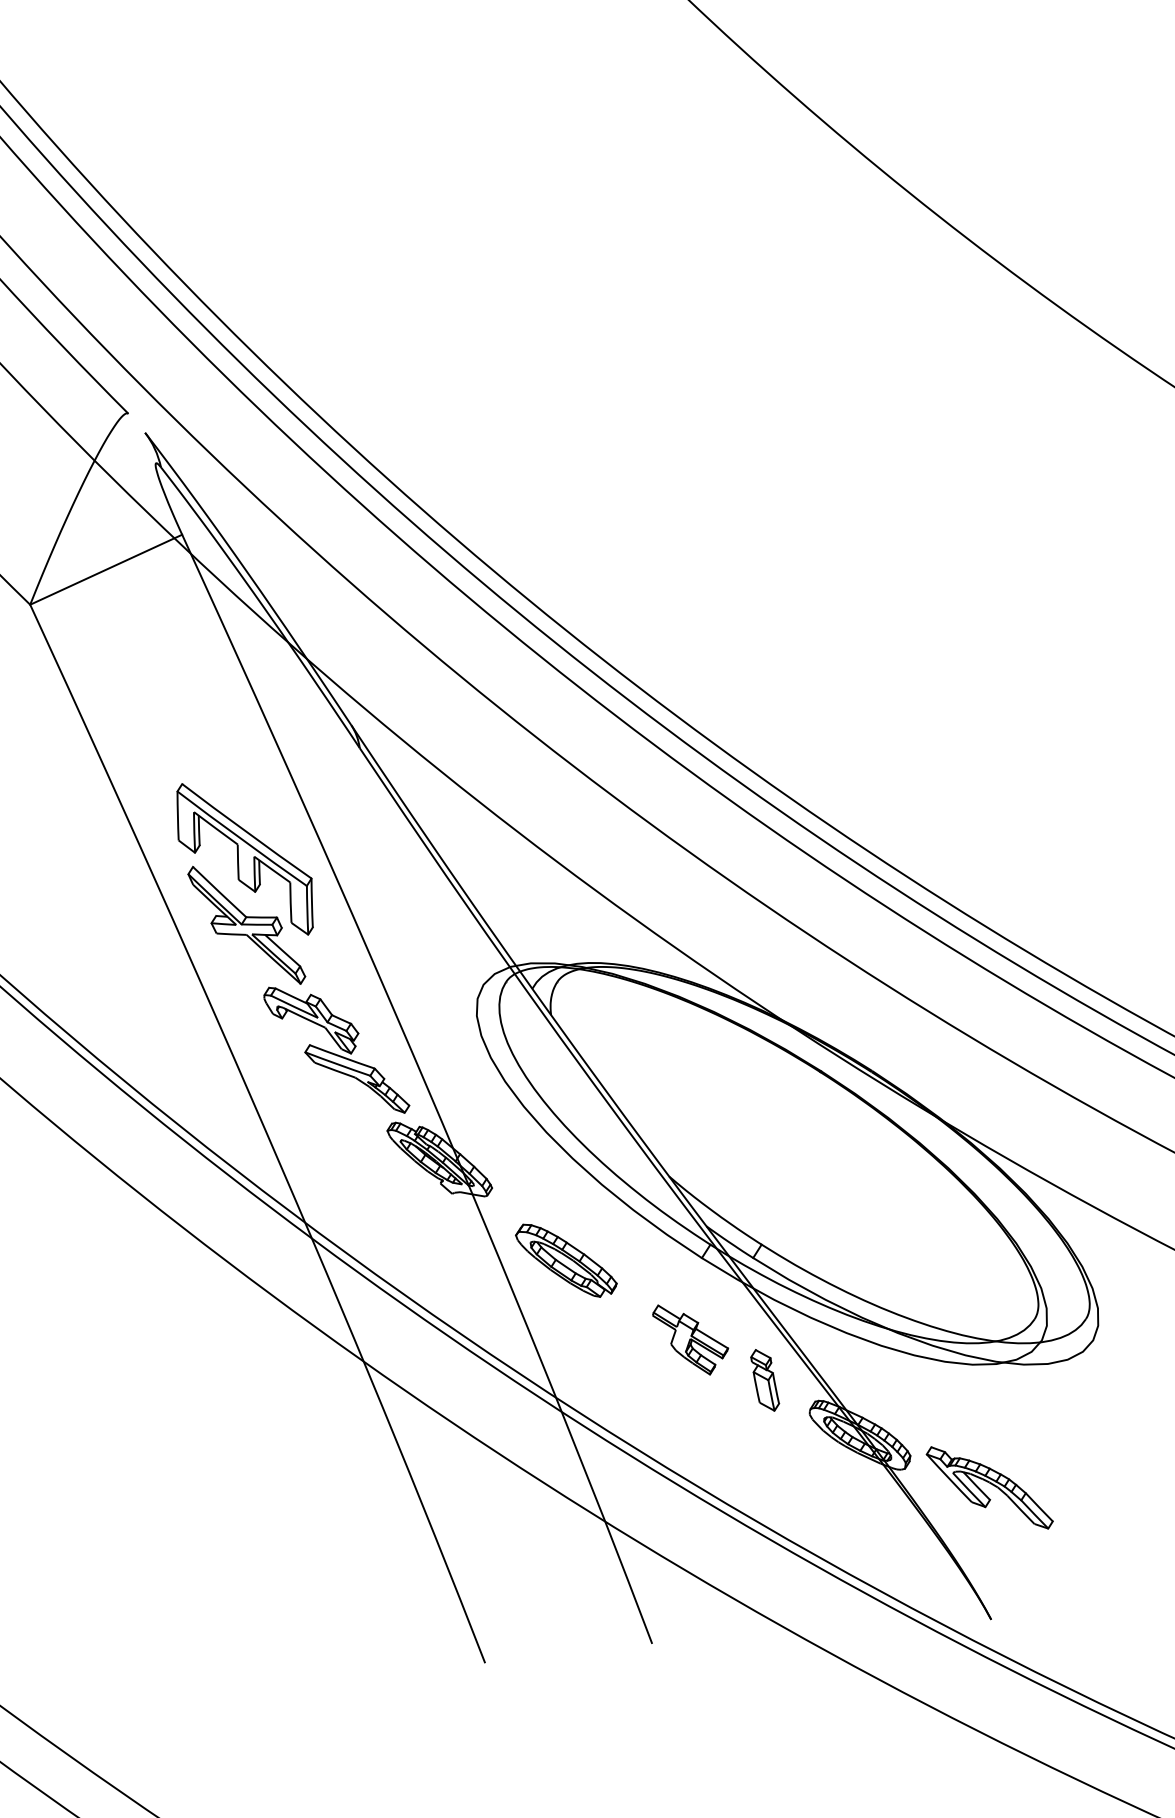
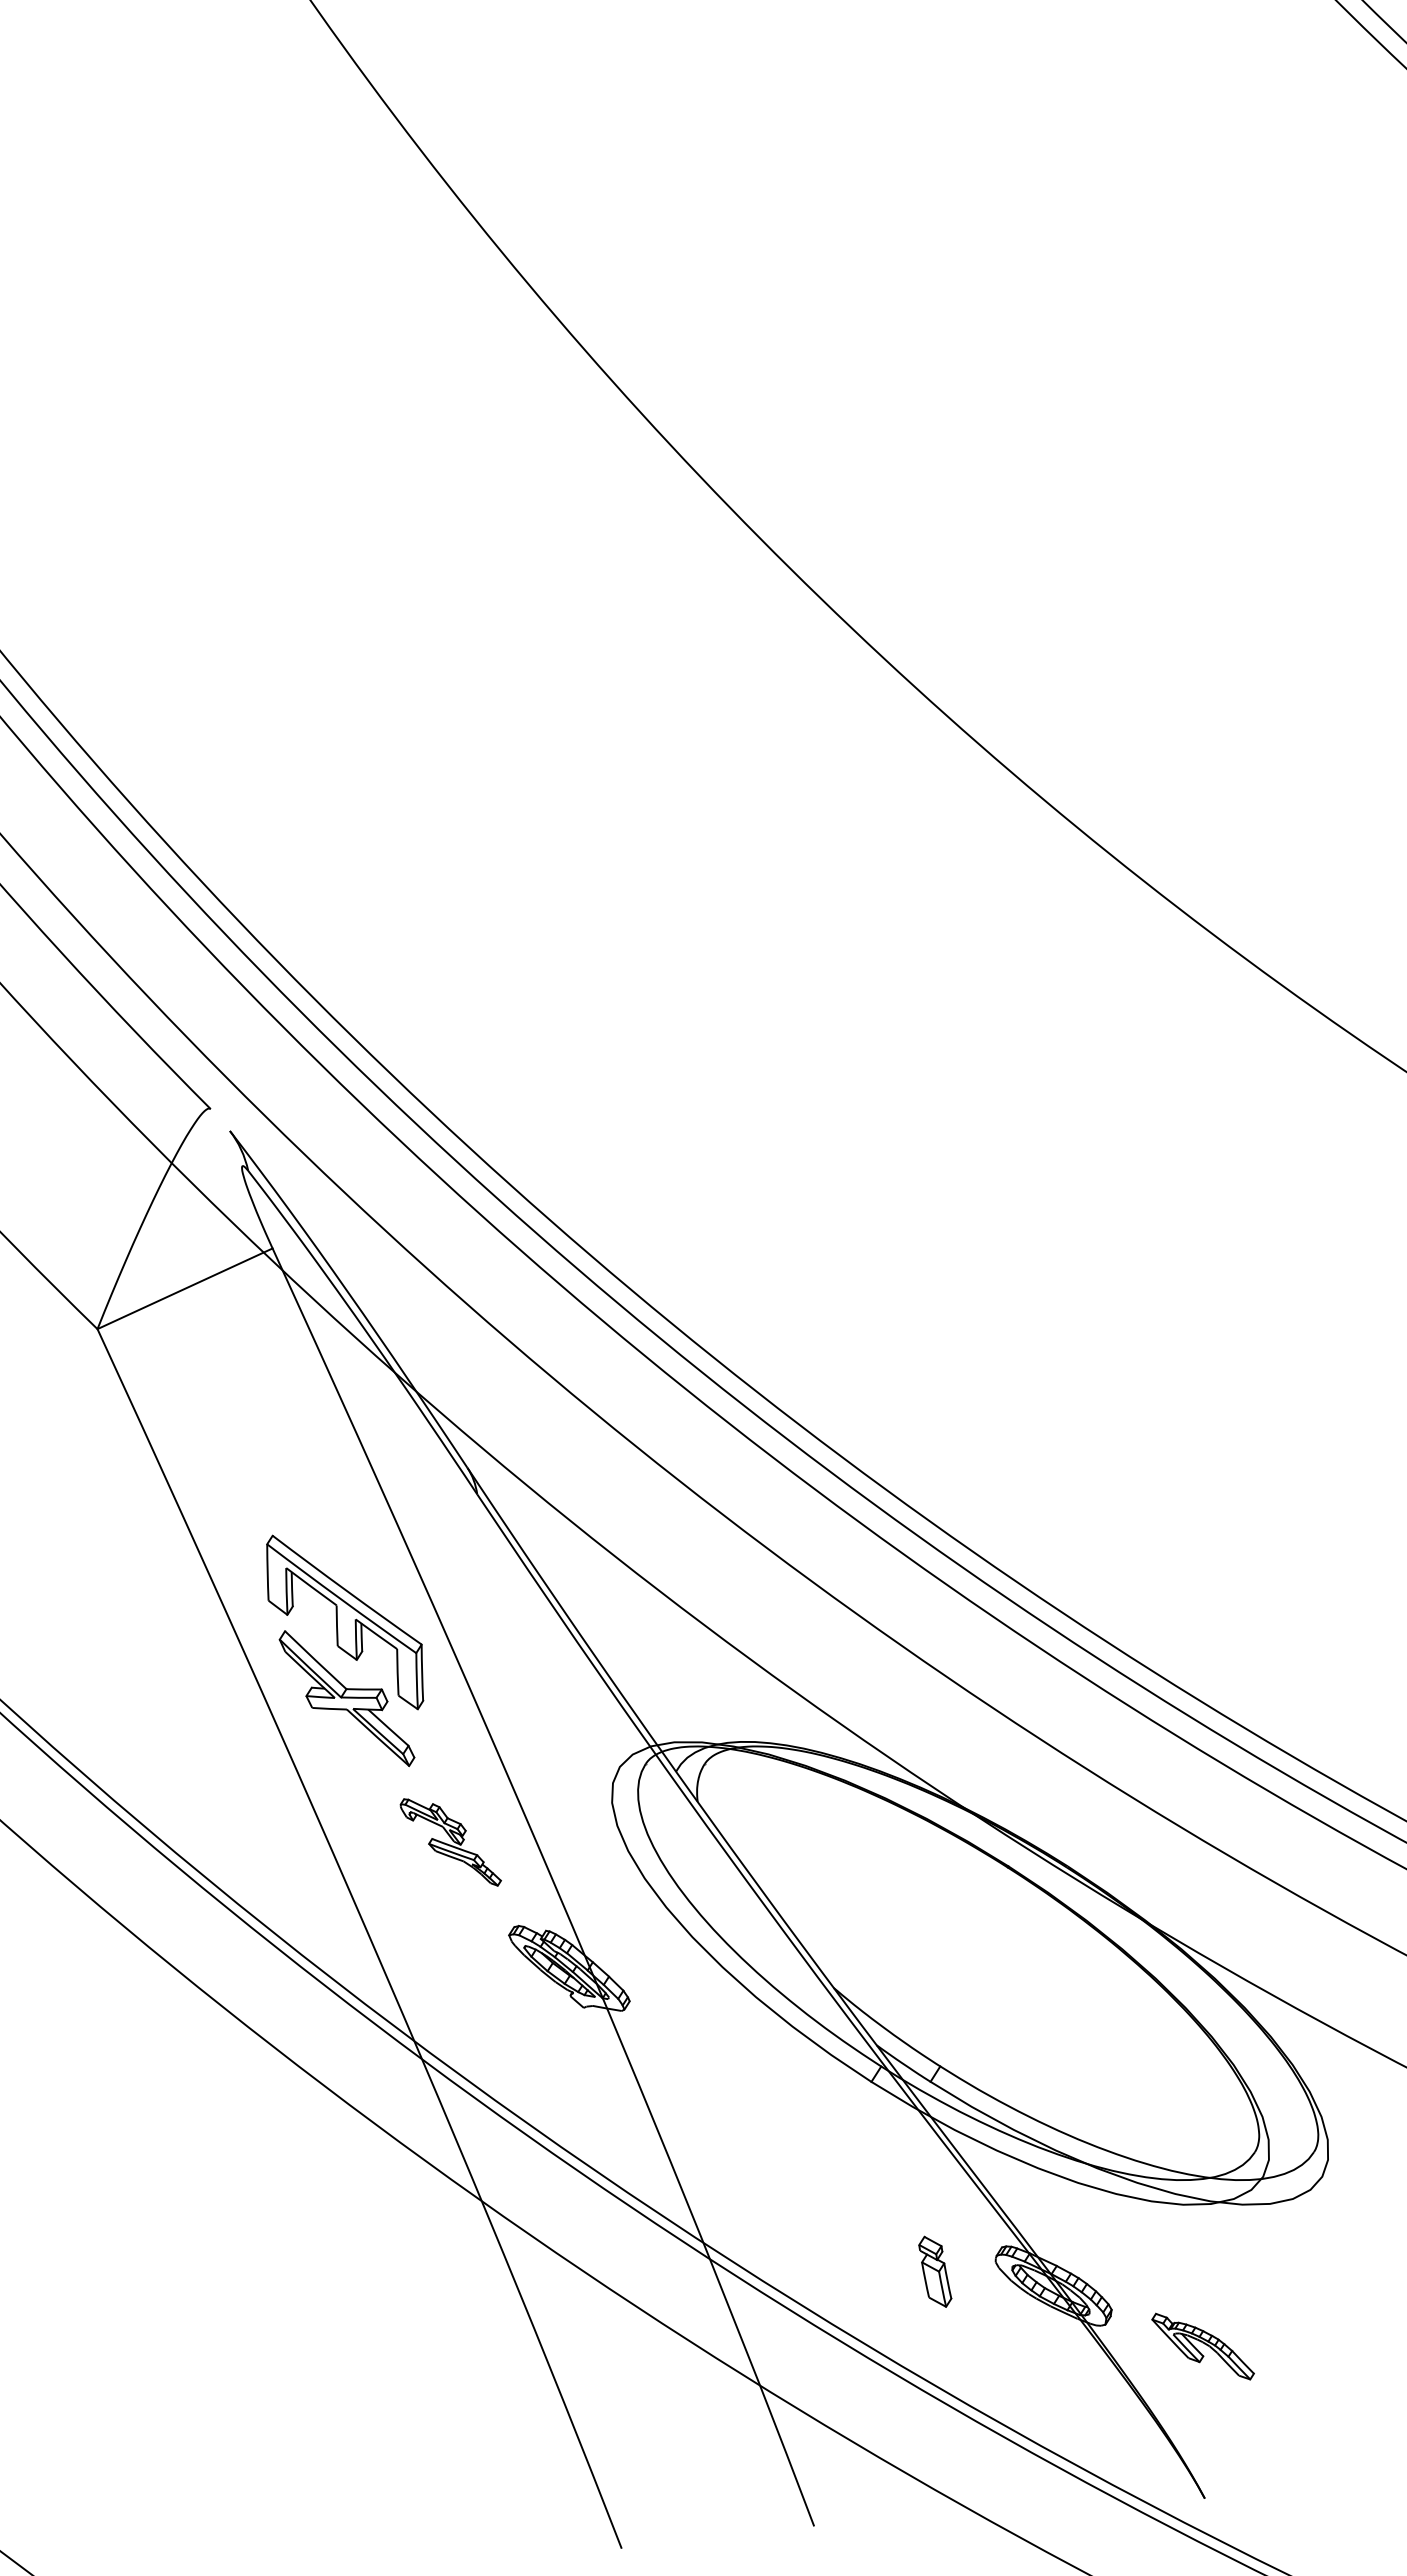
part: (336, 1050) -> (450, 1842), size x0.6
part: (566, 1260) -> (715, 2084), removed
part: (690, 1339) -> (858, 2175), removed
part: (765, 1380) -> (935, 2271), moved
part: (989, 1487) -> (1202, 2346), size x0.7

